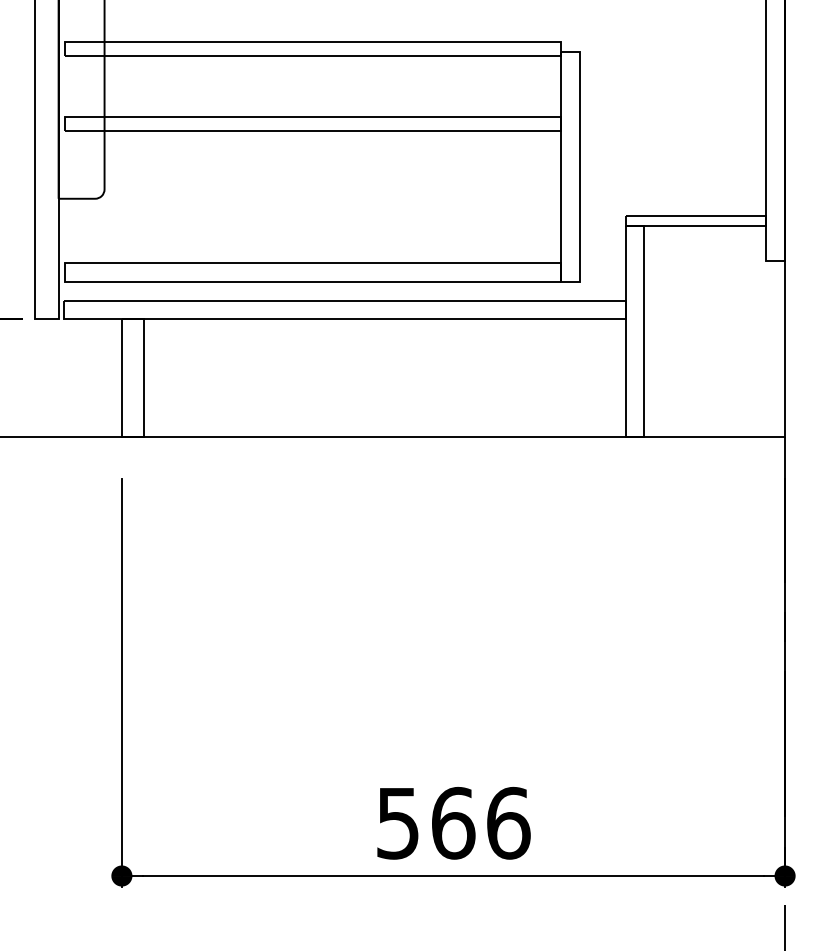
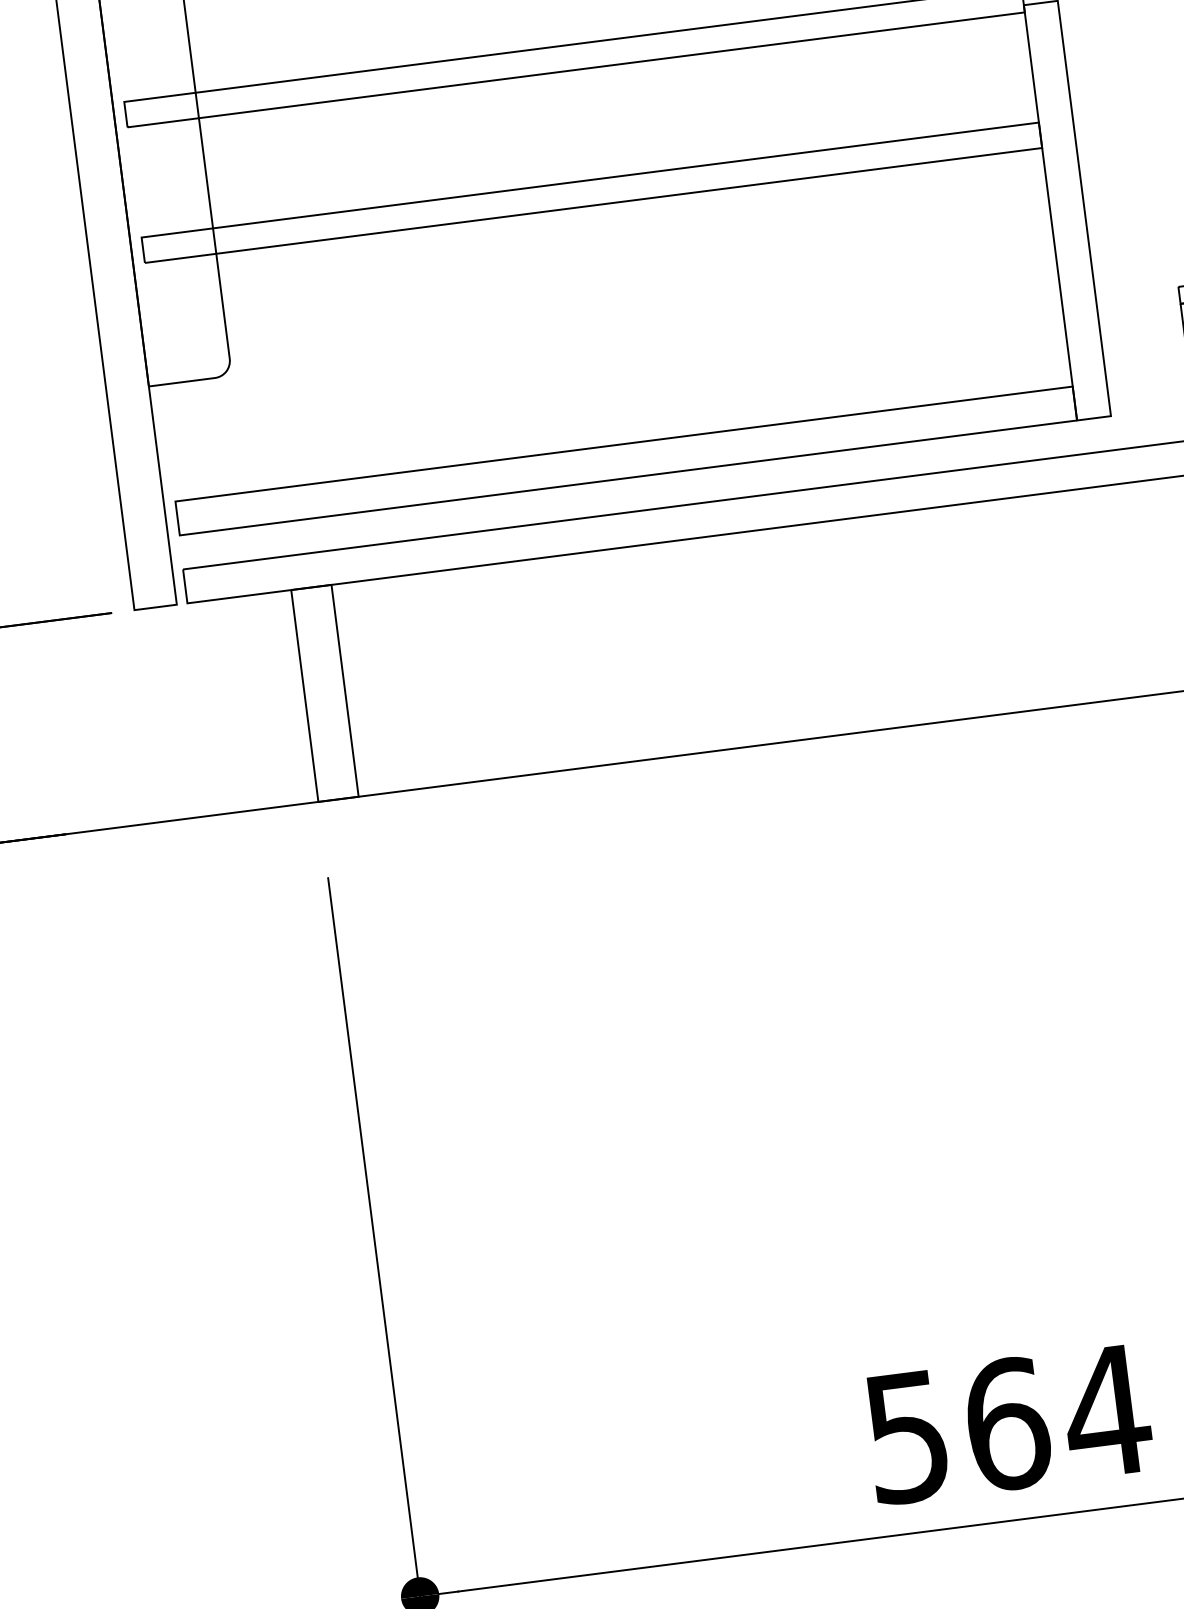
text: (508, 822) -> (1106, 1410), 566 -> 564

